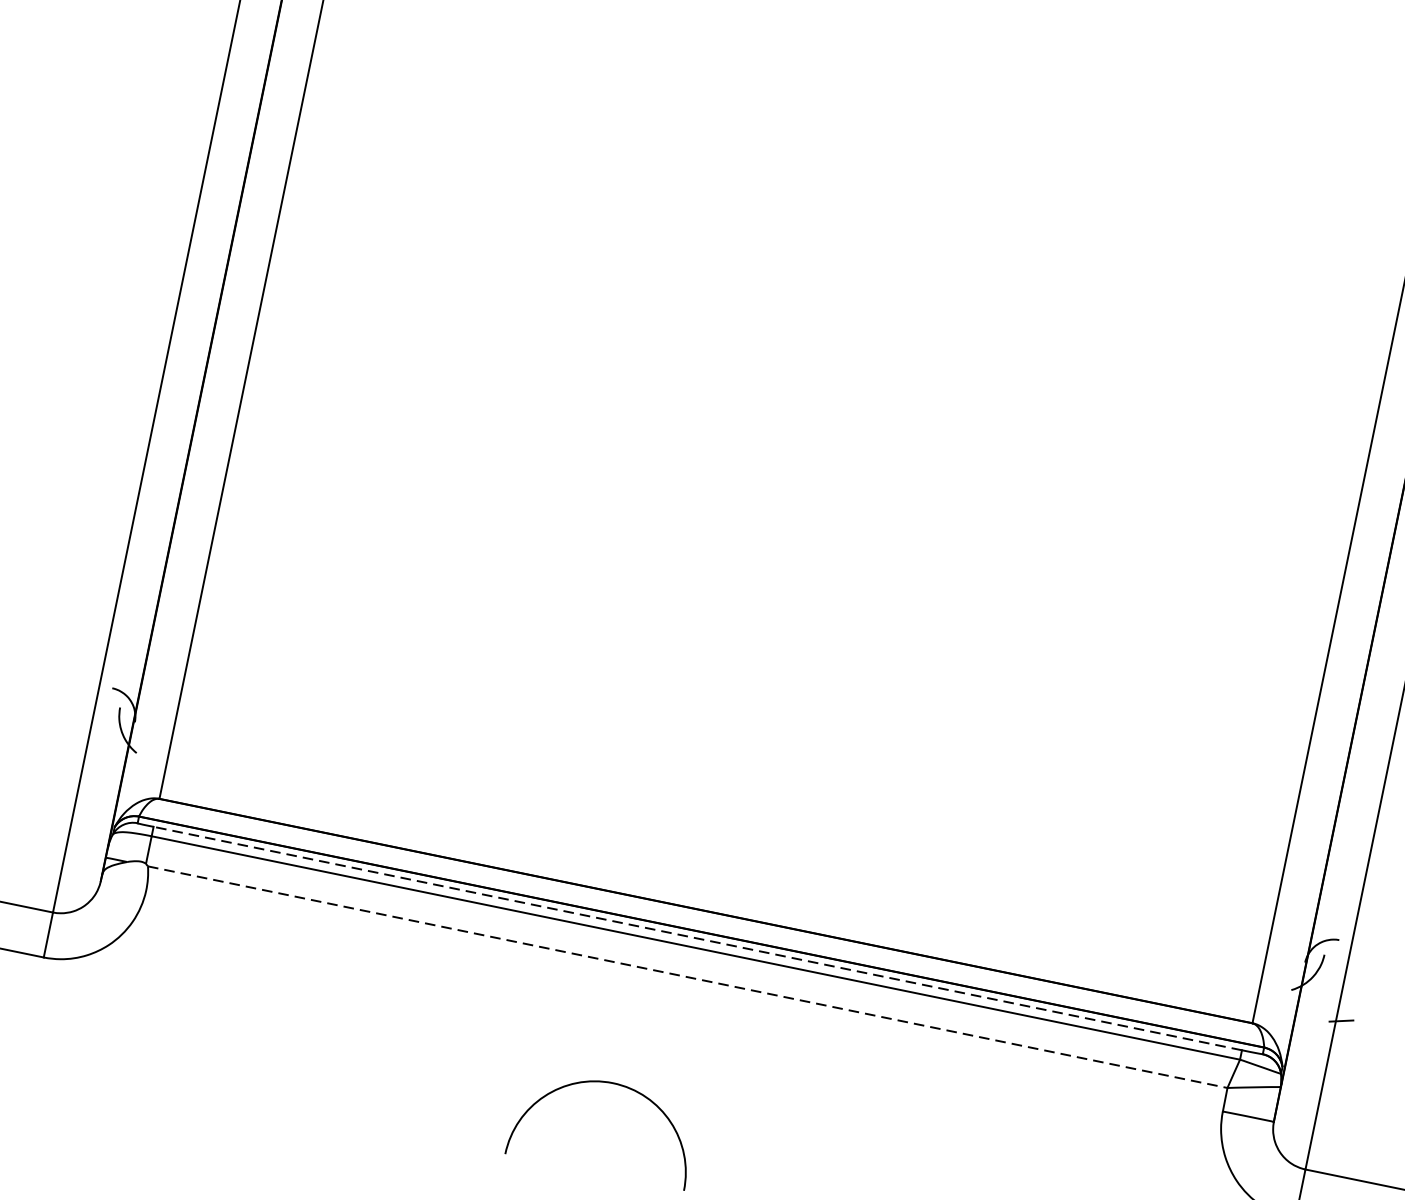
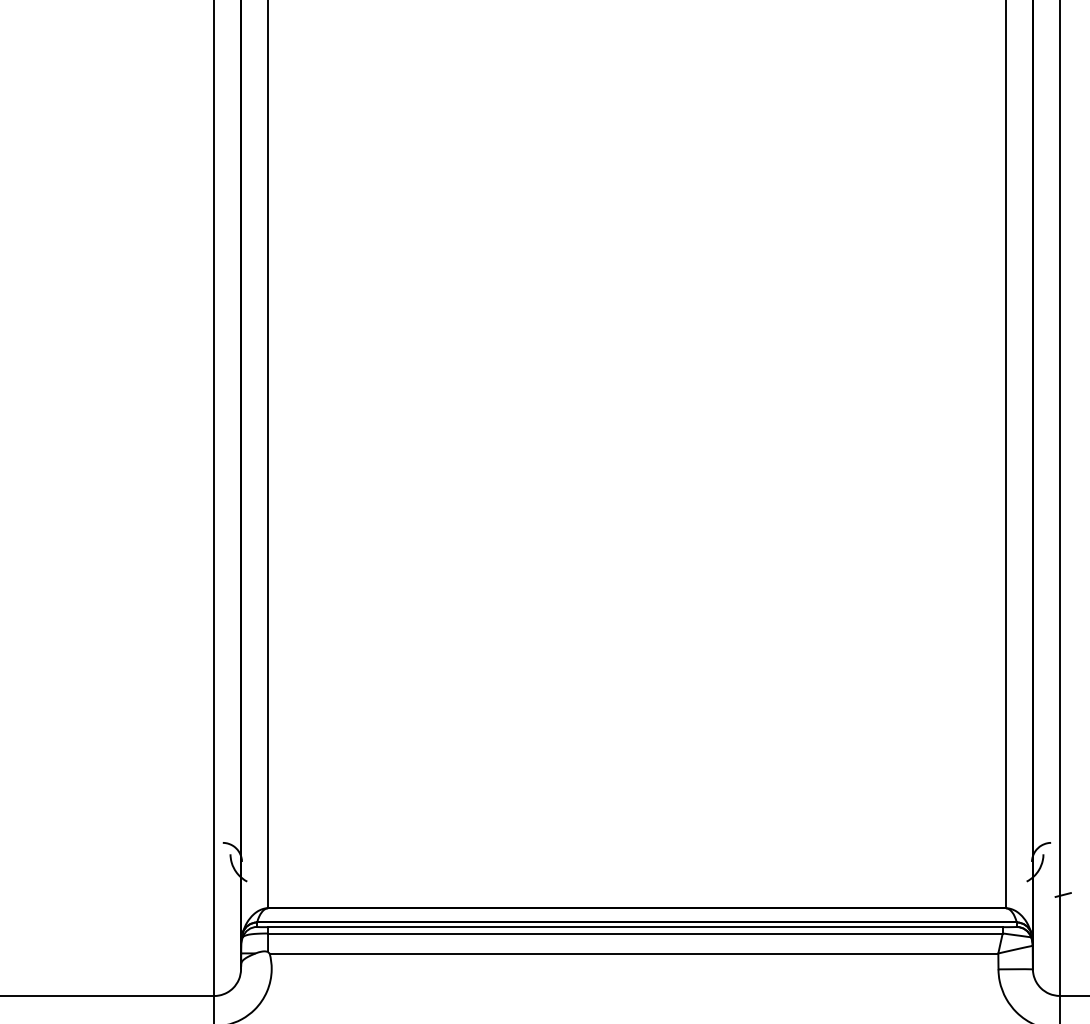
line: (696, 938) -> (634, 927), dashed -> solid
line: (688, 977) -> (634, 953), dashed -> solid

